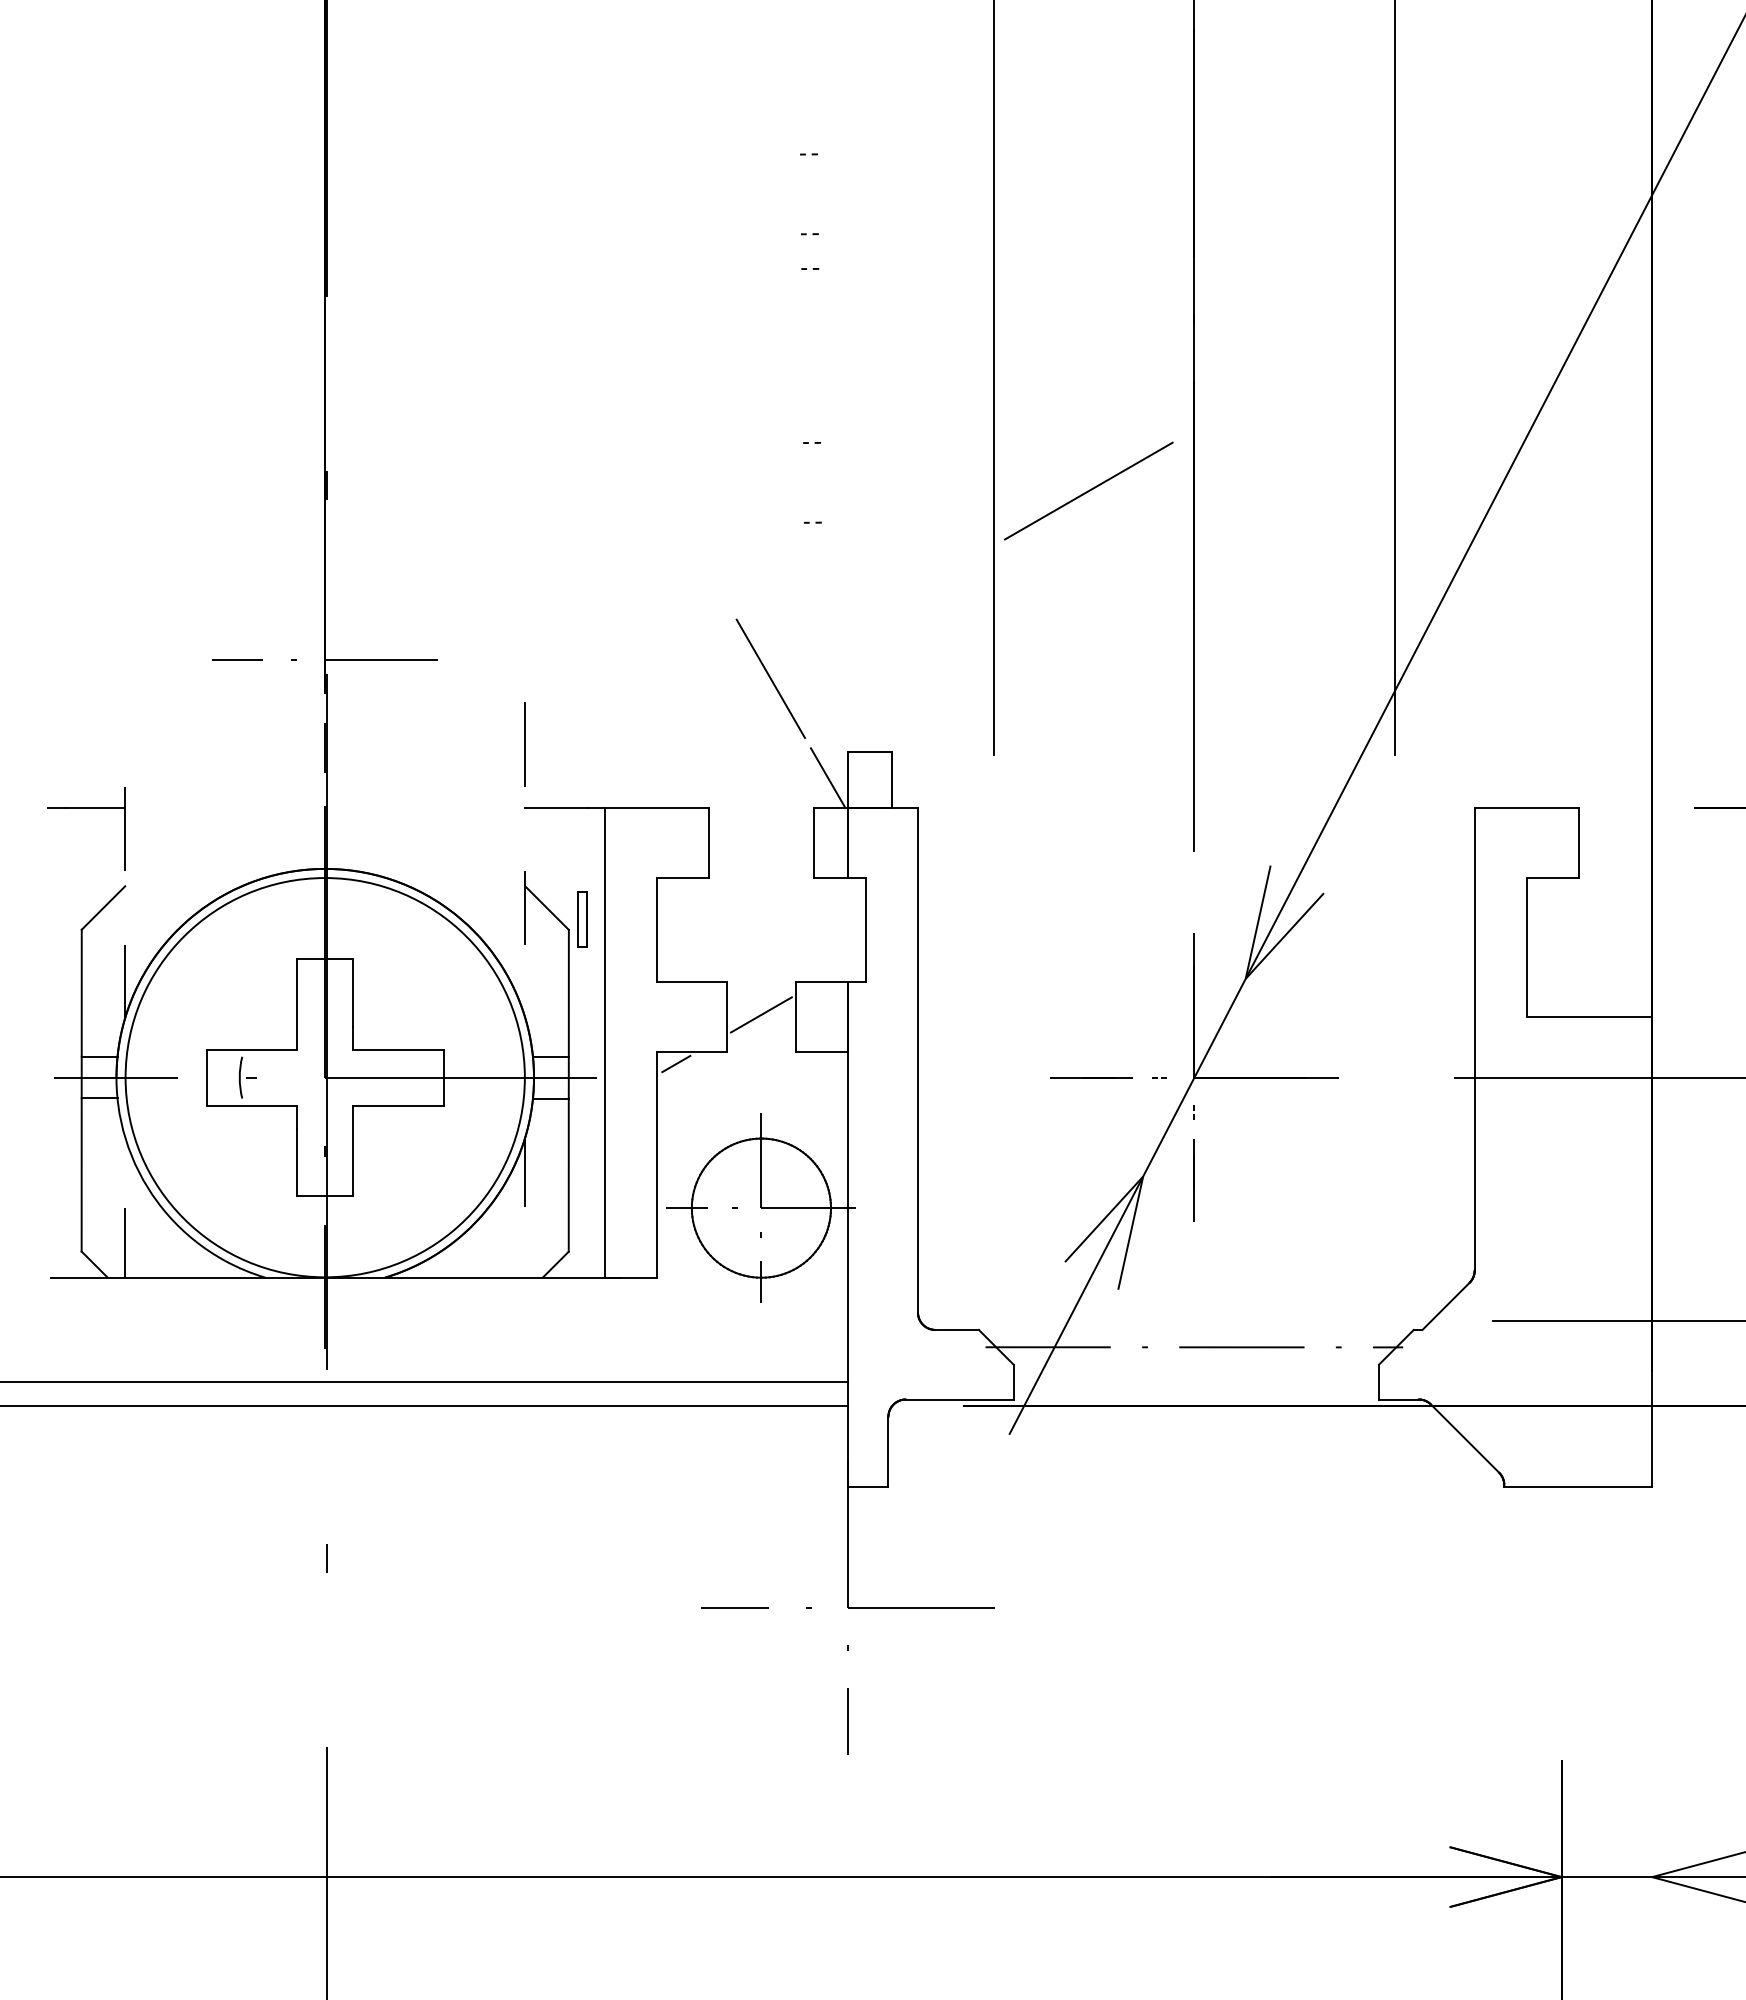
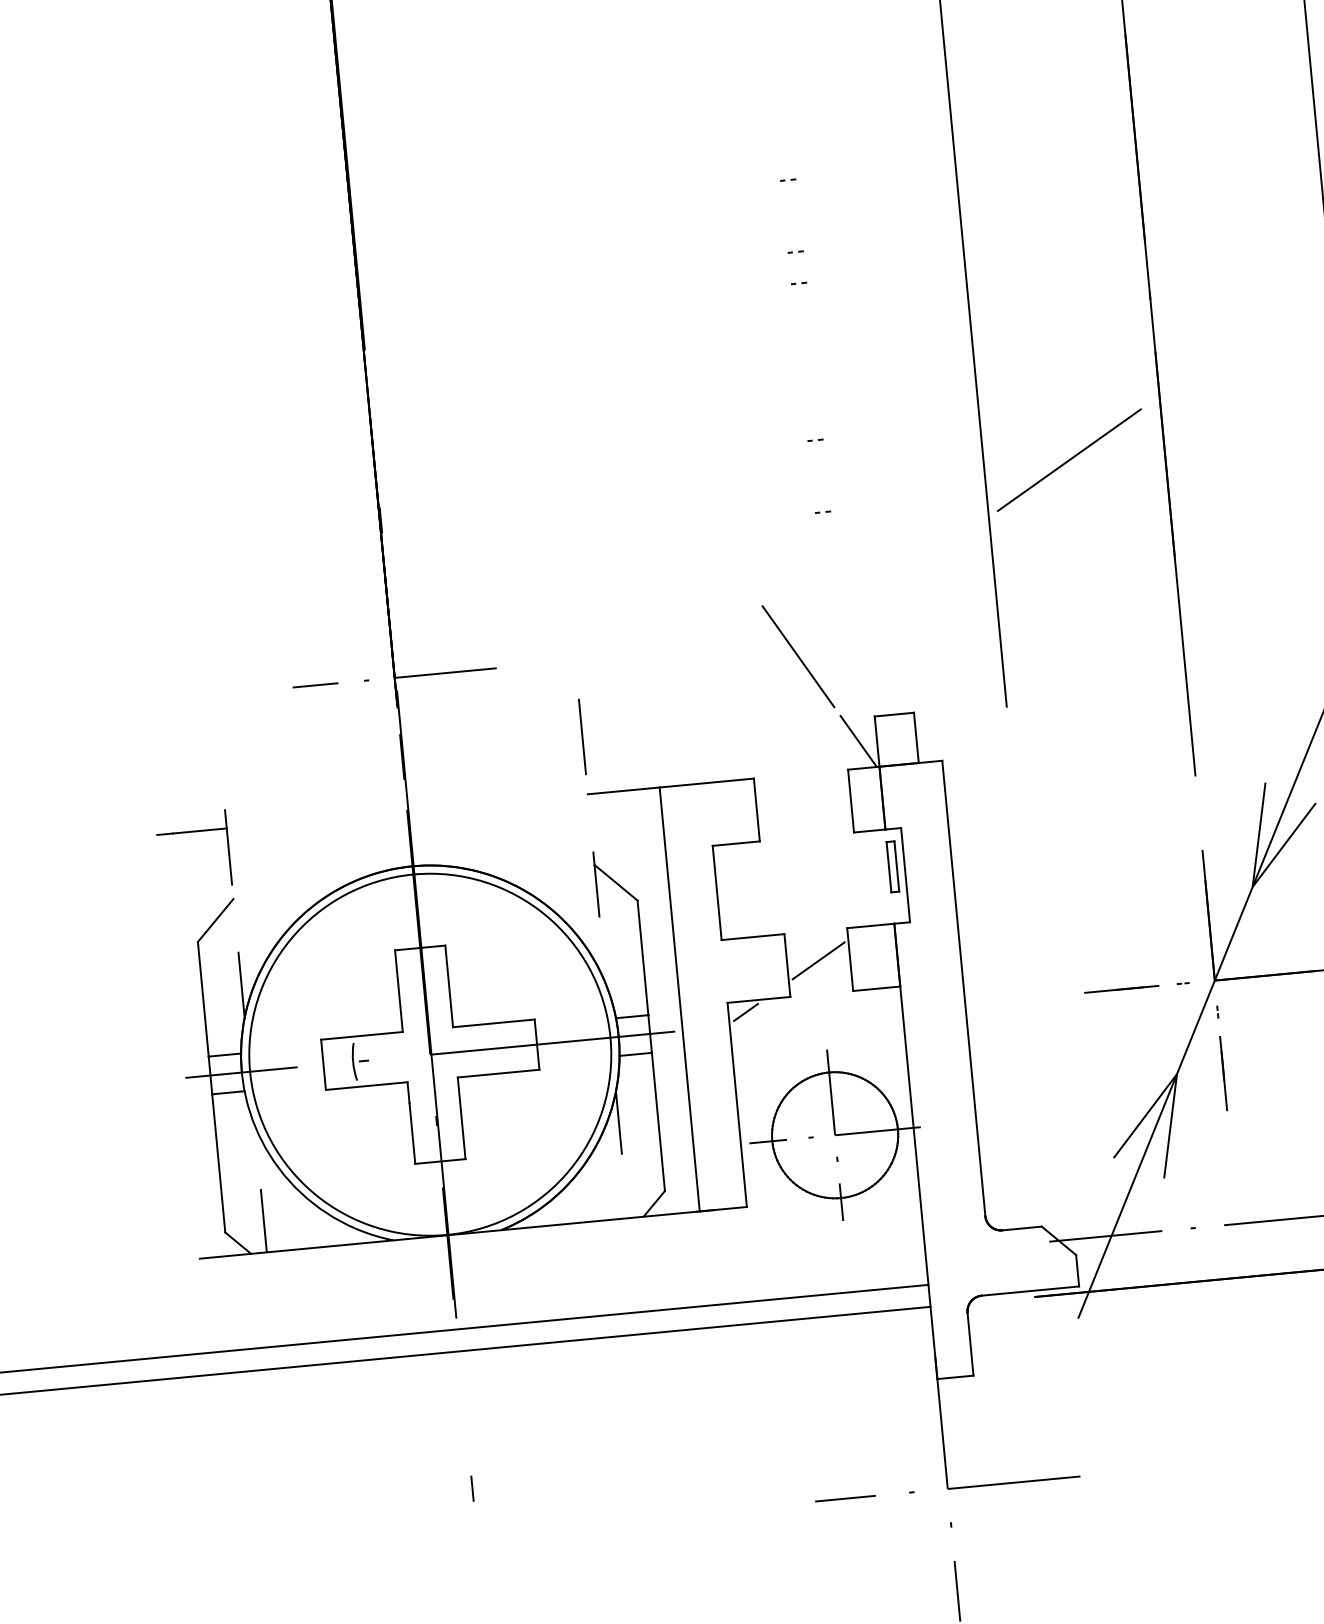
part: (582, 919) -> (892, 866), moved

